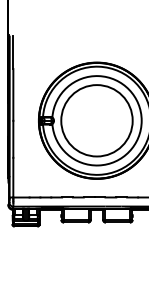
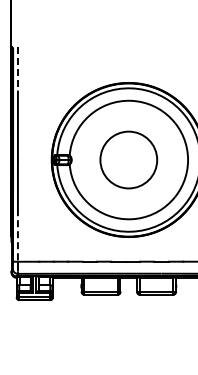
line: (13, 52) -> (17, 69), solid -> dashed
circle: (96, 120) -> (128, 159), size x0.6
line: (13, 177) -> (17, 235), solid -> dashed

